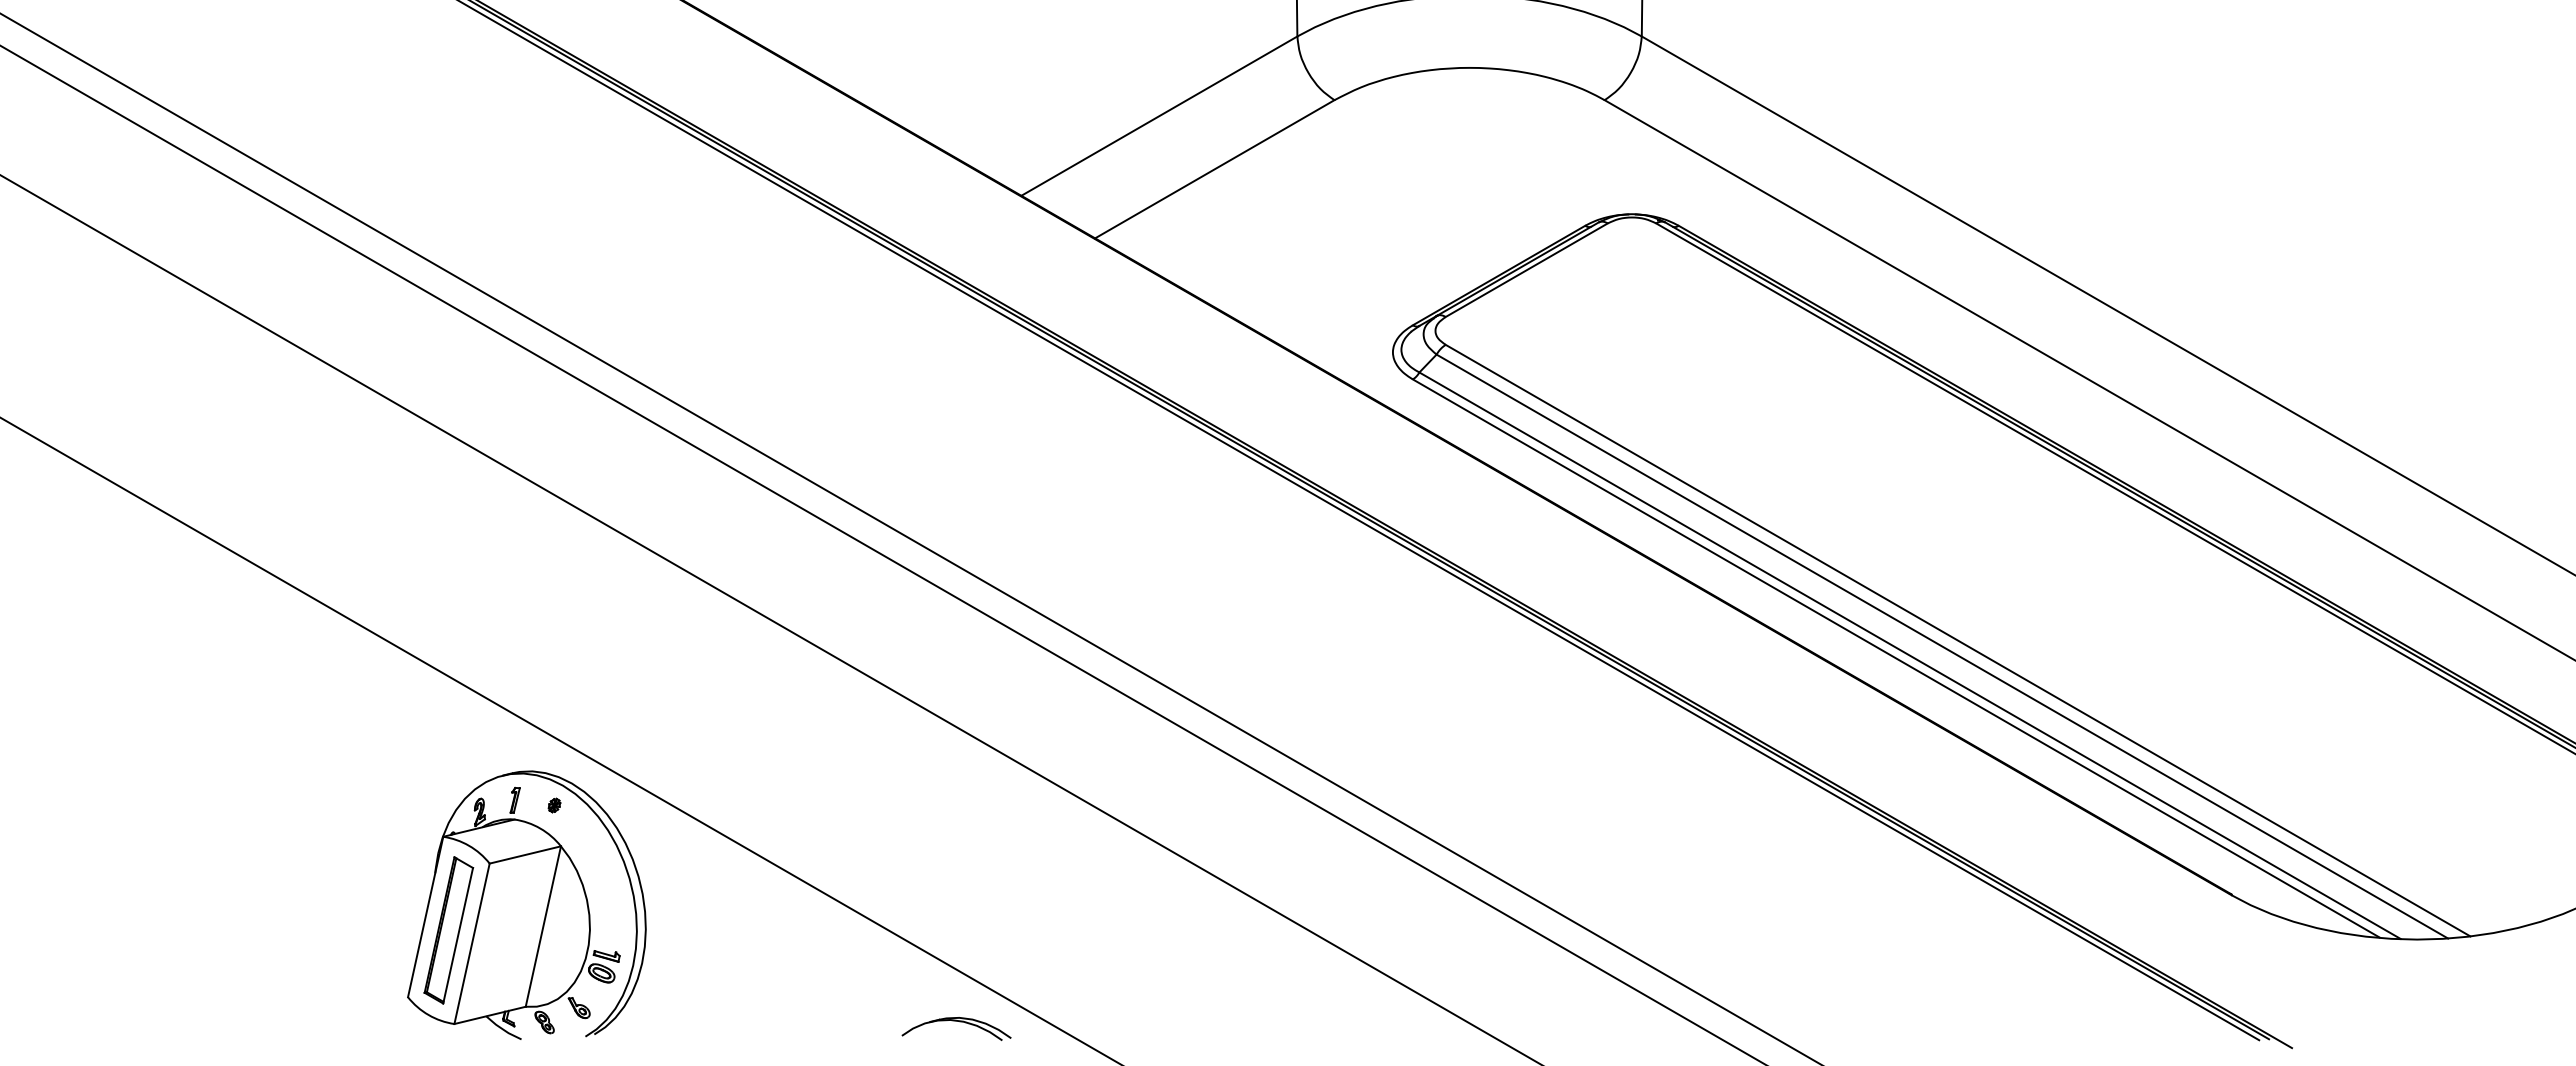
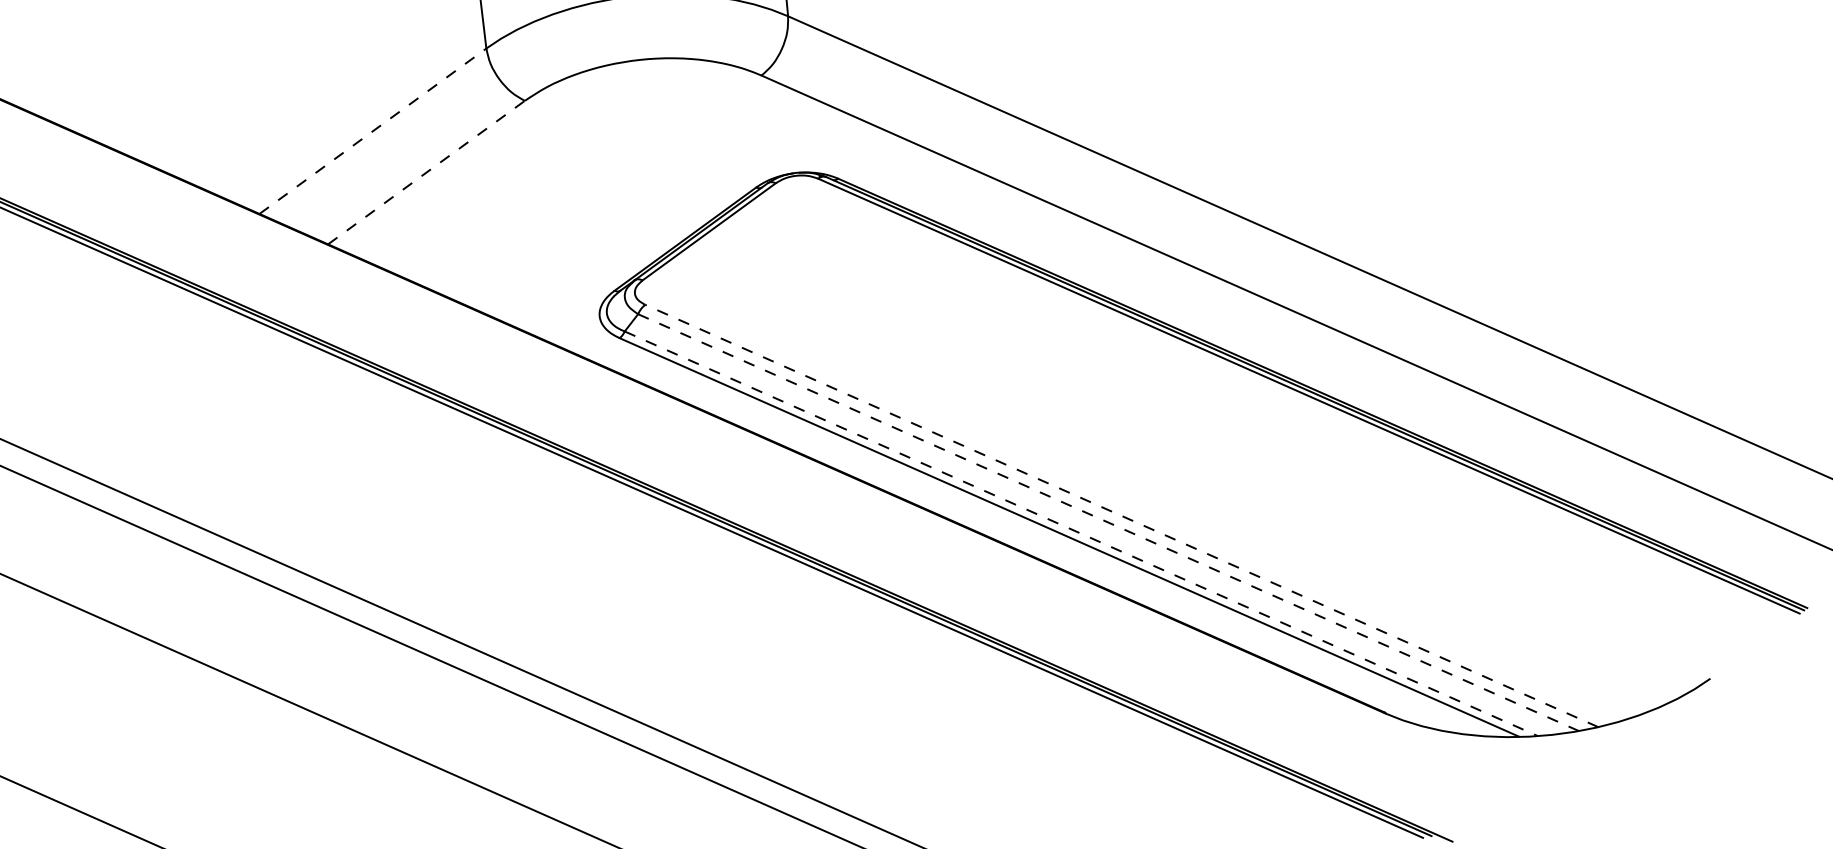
line: (1159, 115) -> (372, 130), solid -> dashed
line: (1215, 169) -> (427, 172), solid -> dashed
line: (1958, 640) -> (1122, 515), solid -> dashed
line: (1942, 646) -> (1108, 522), solid -> dashed
line: (1910, 655) -> (1081, 533), solid -> dashed

